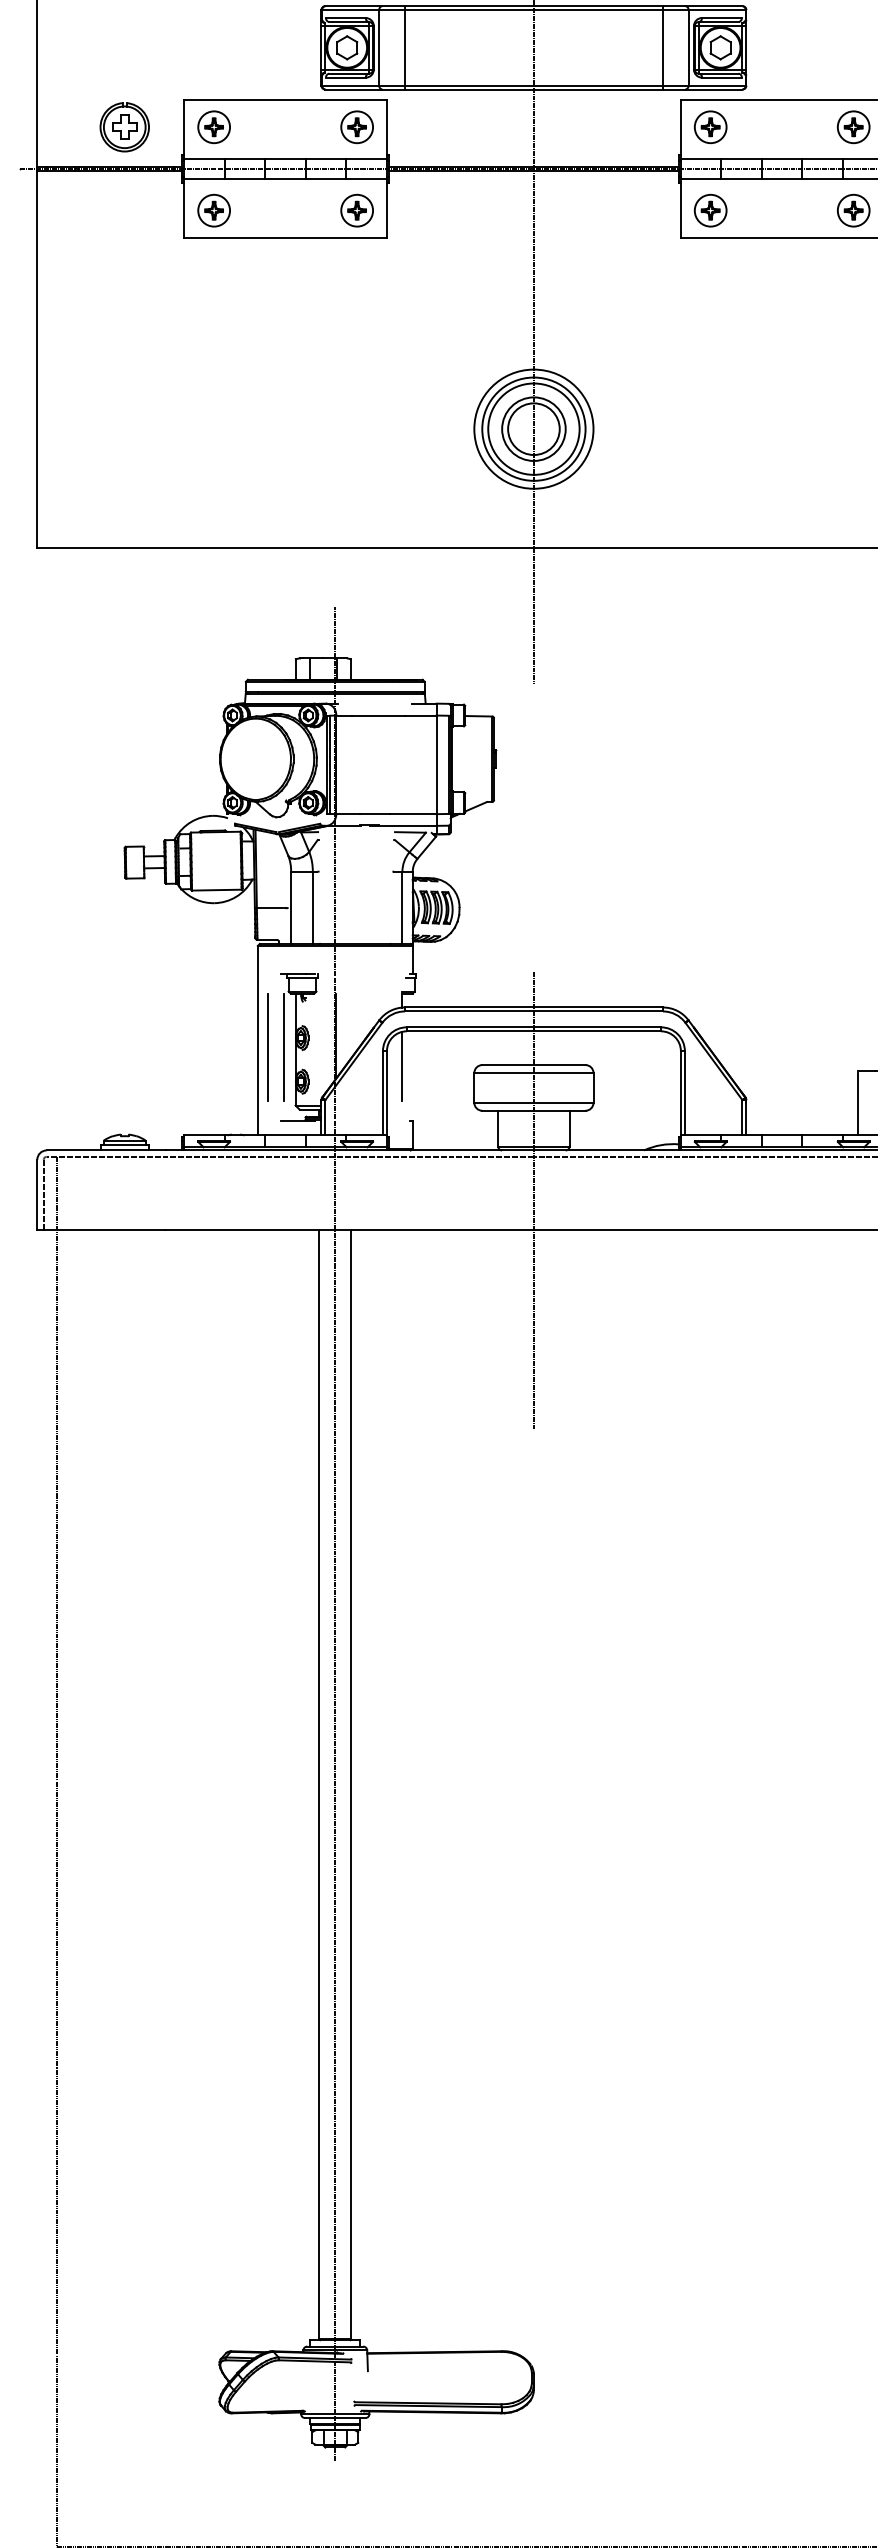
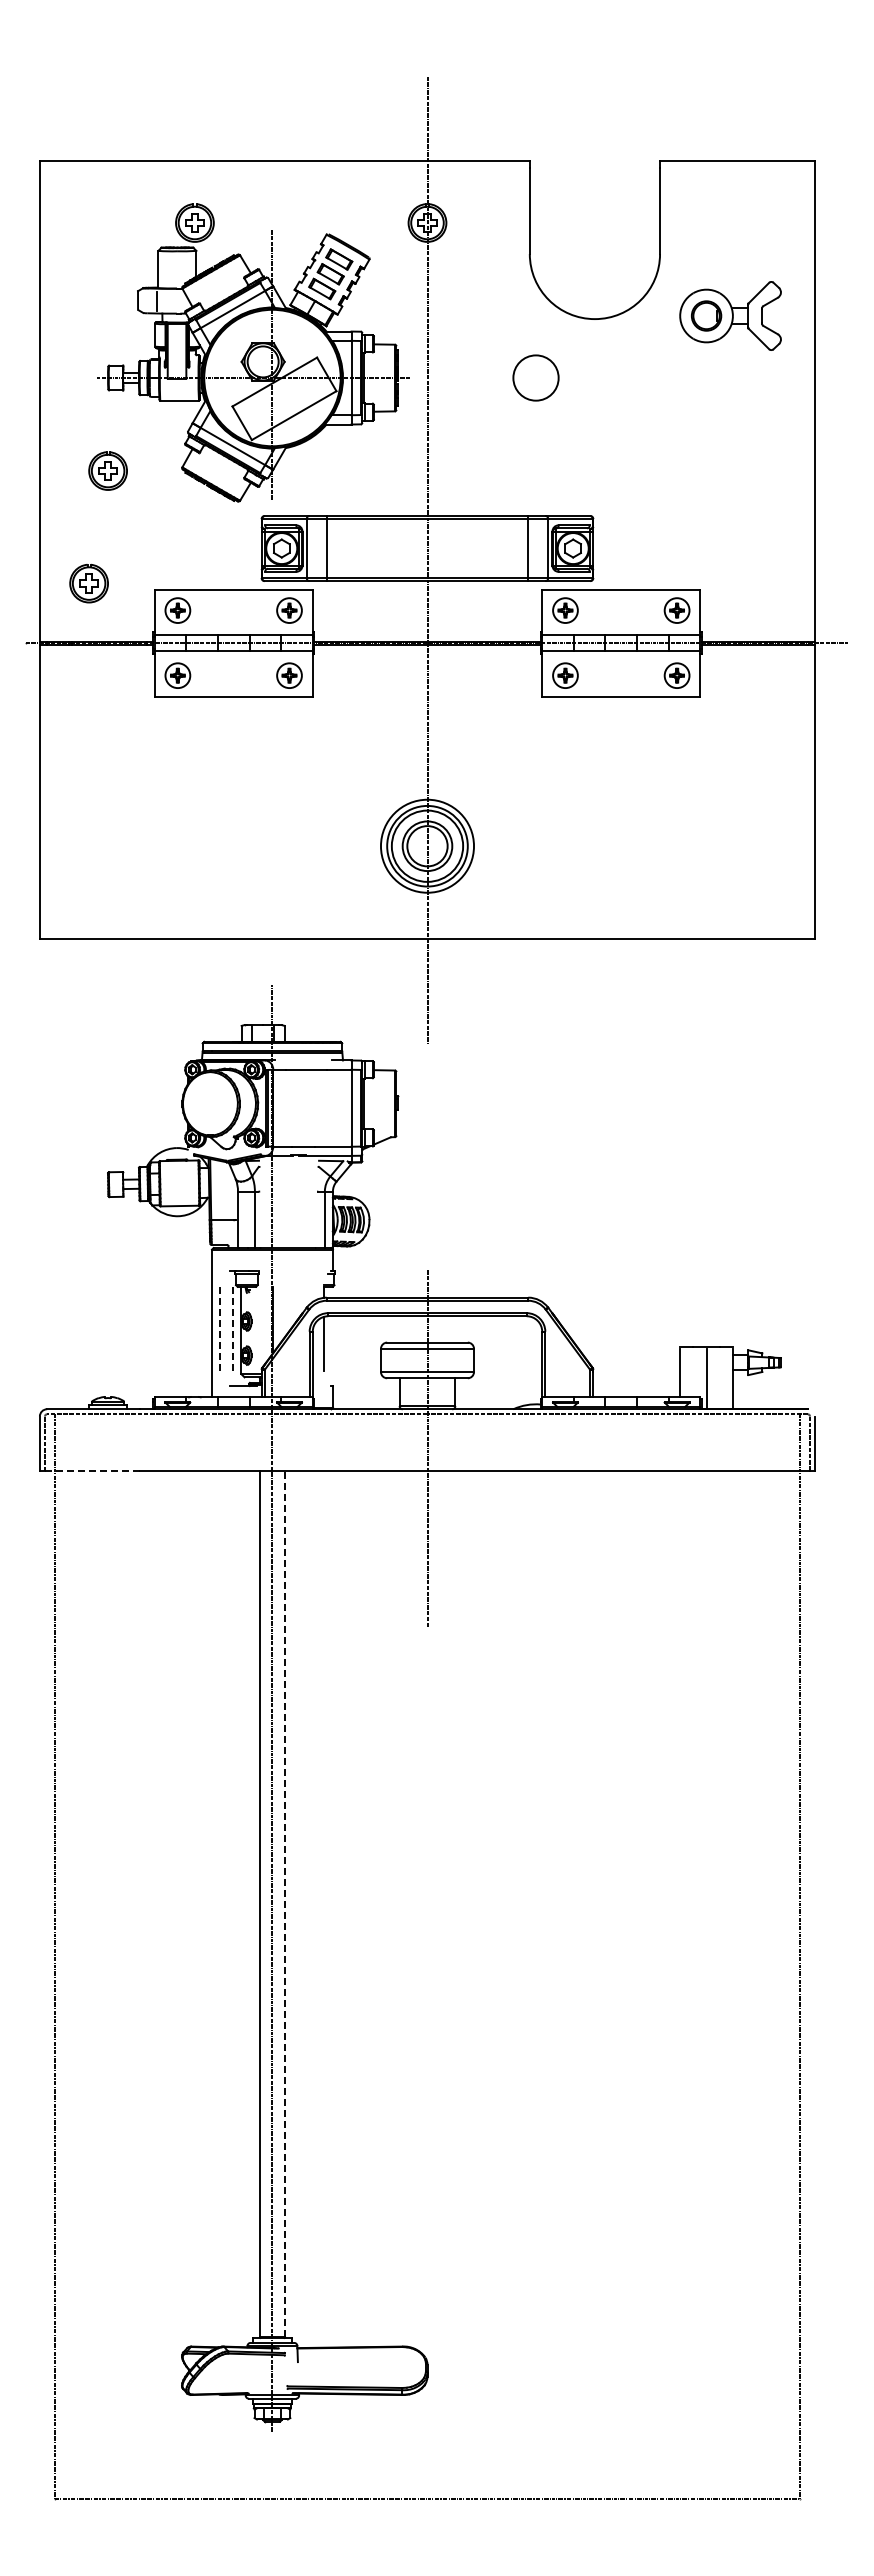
part: (123, 127) -> (88, 583), moved
line: (267, 1047) -> (219, 1328), solid -> dashed
line: (284, 1047) -> (232, 1328), solid -> dashed
line: (104, 1230) -> (92, 1471), solid -> dashed
line: (350, 1783) -> (284, 1903), solid -> dashed

